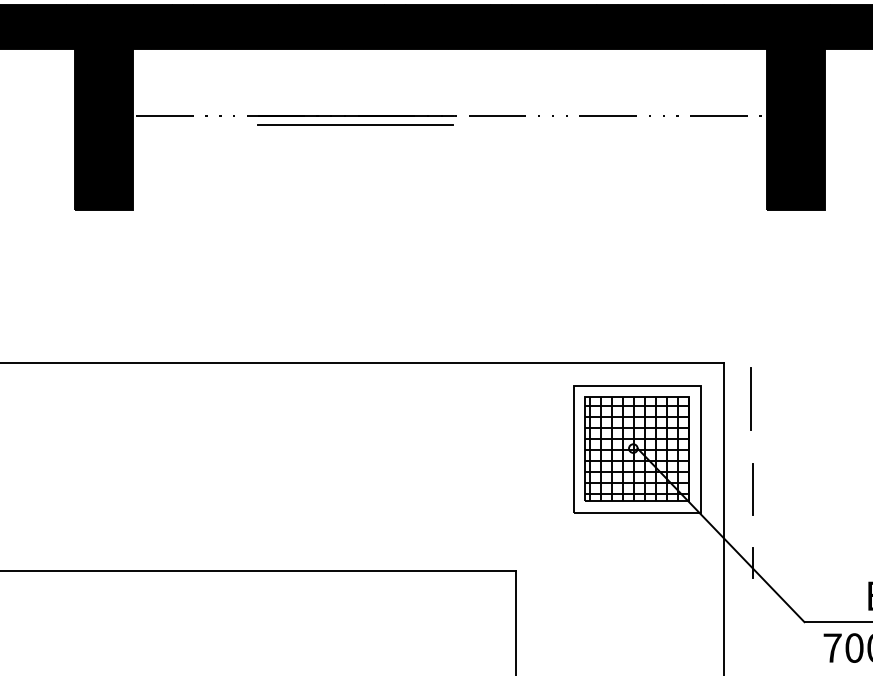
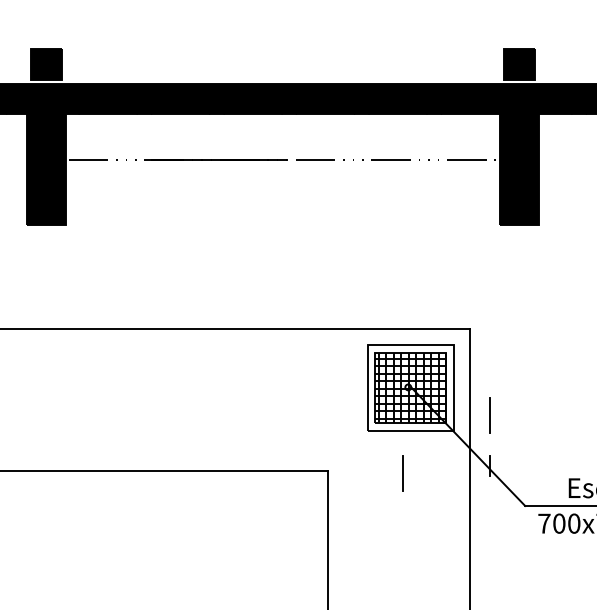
line: (355, 125) -> (218, 166), removed
line: (750, 398) -> (488, 353), removed
line: (624, 574) -> (402, 473), added

